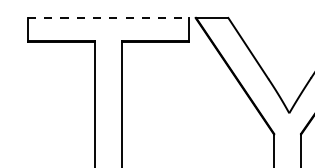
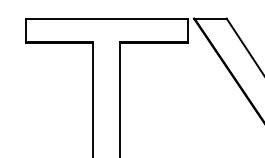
line: (108, 18) -> (106, 19), dashed -> solid

